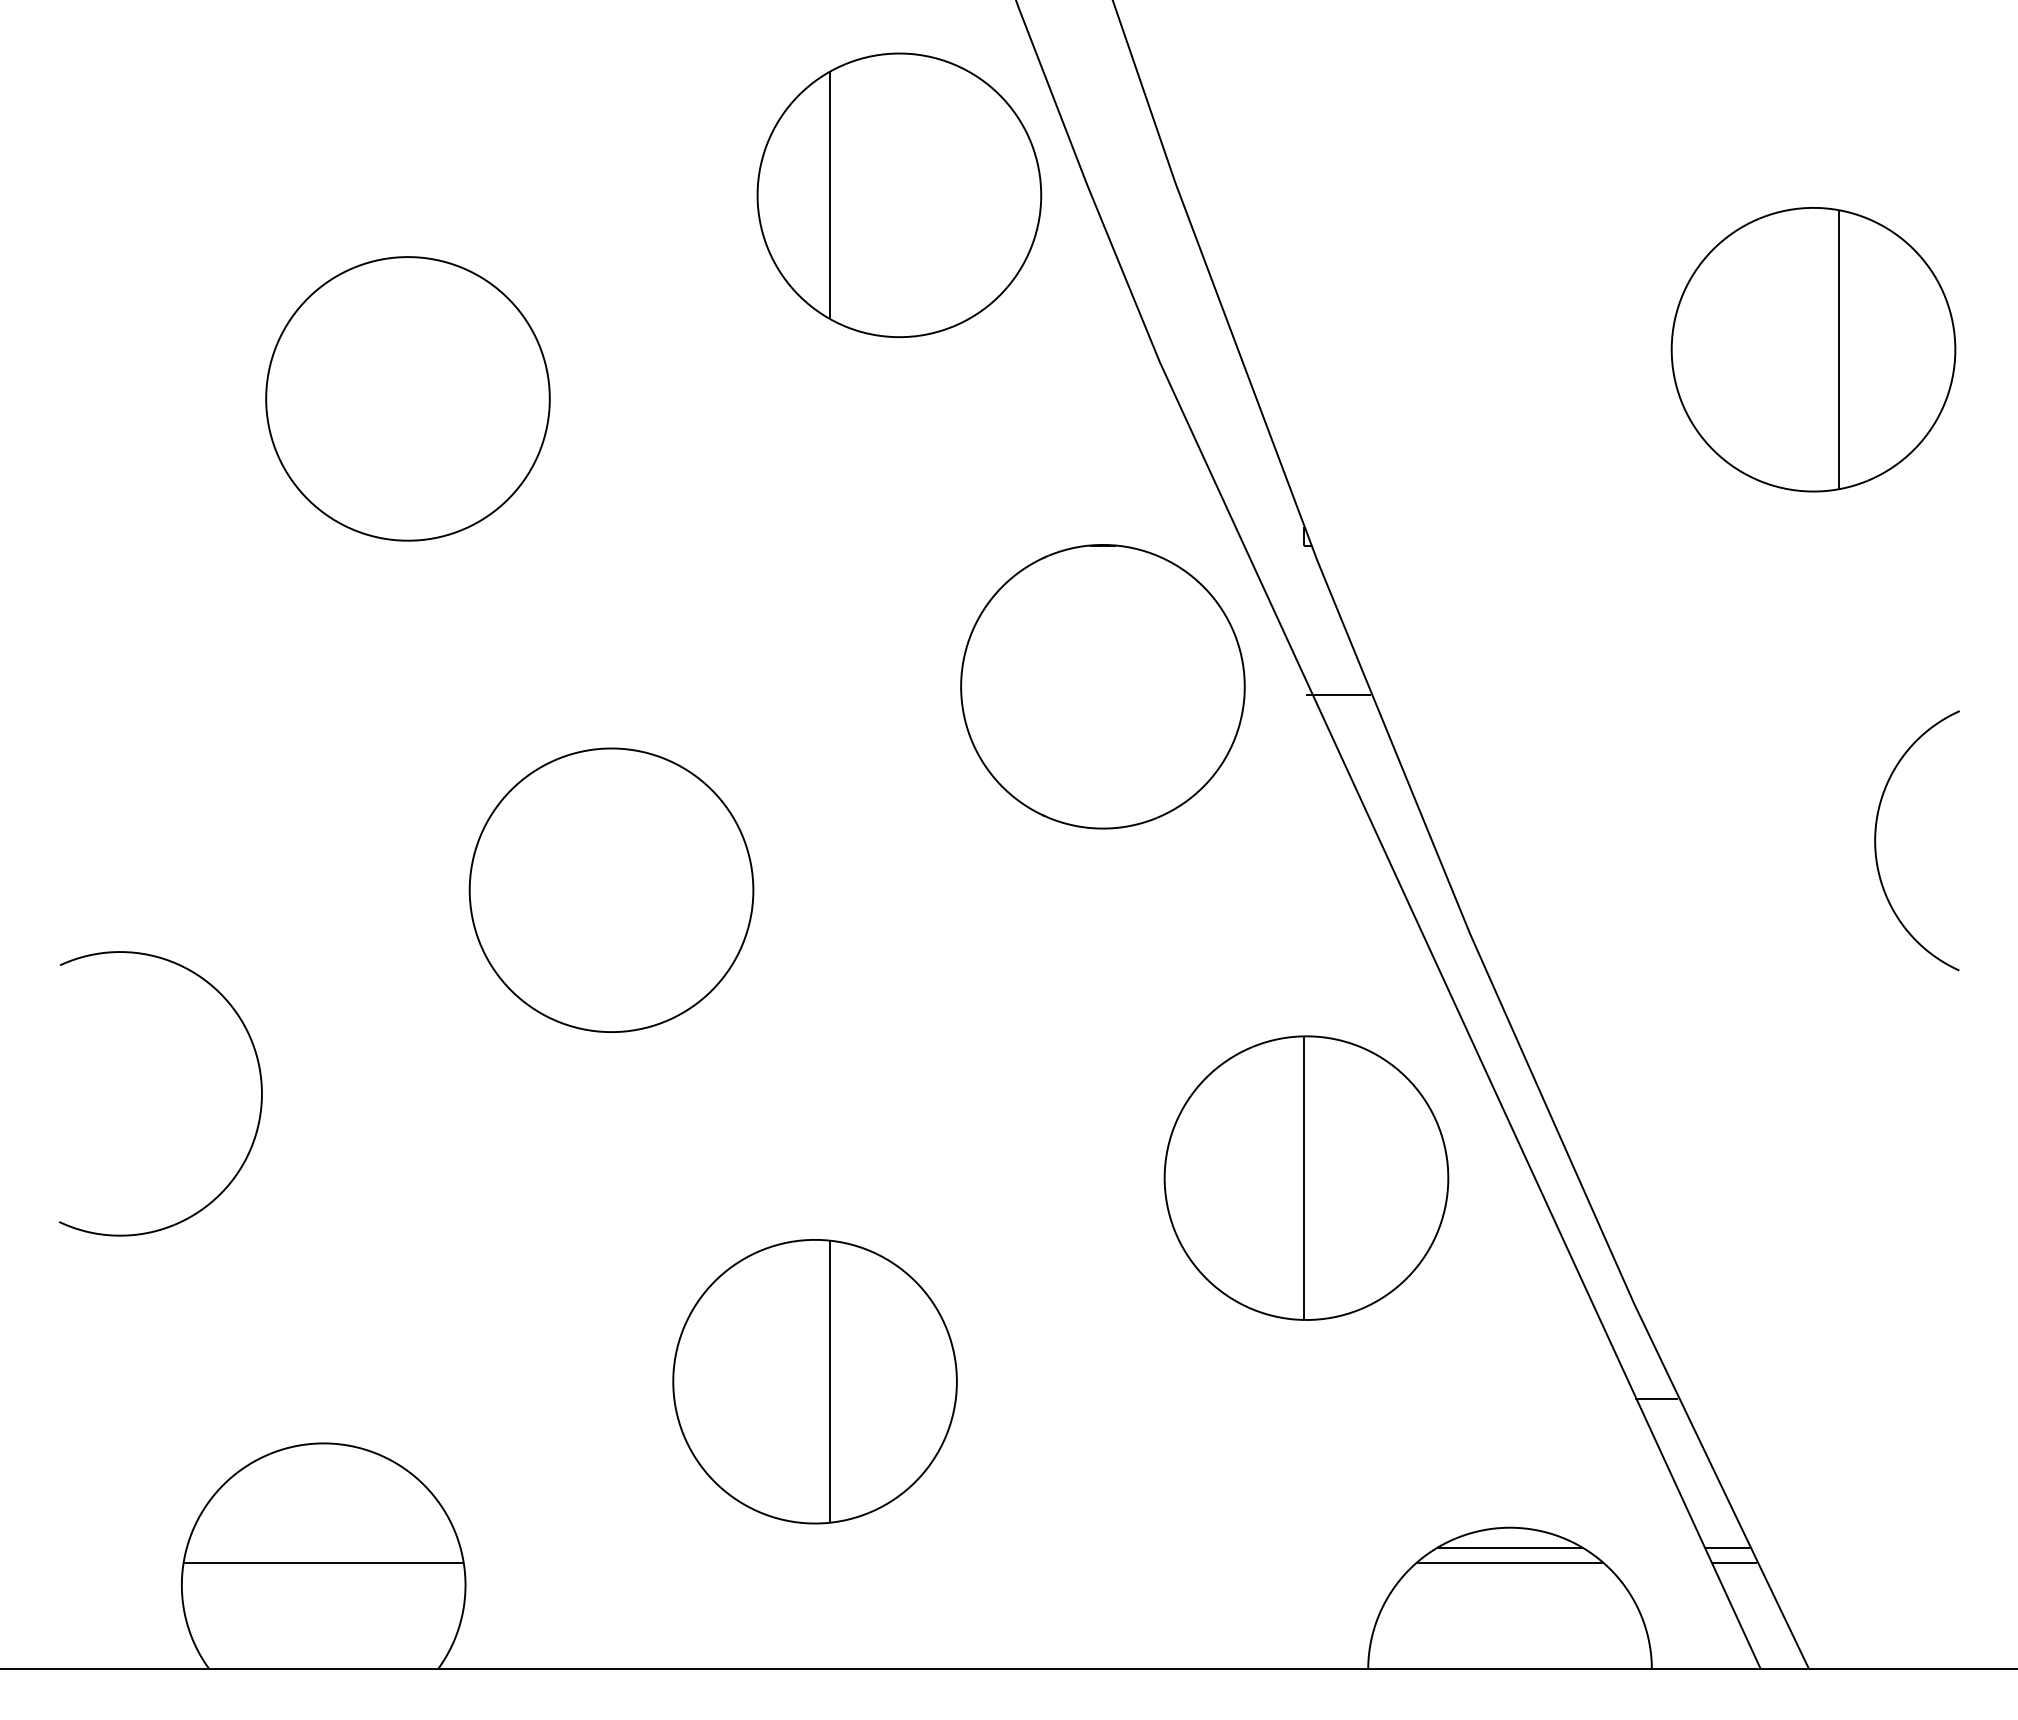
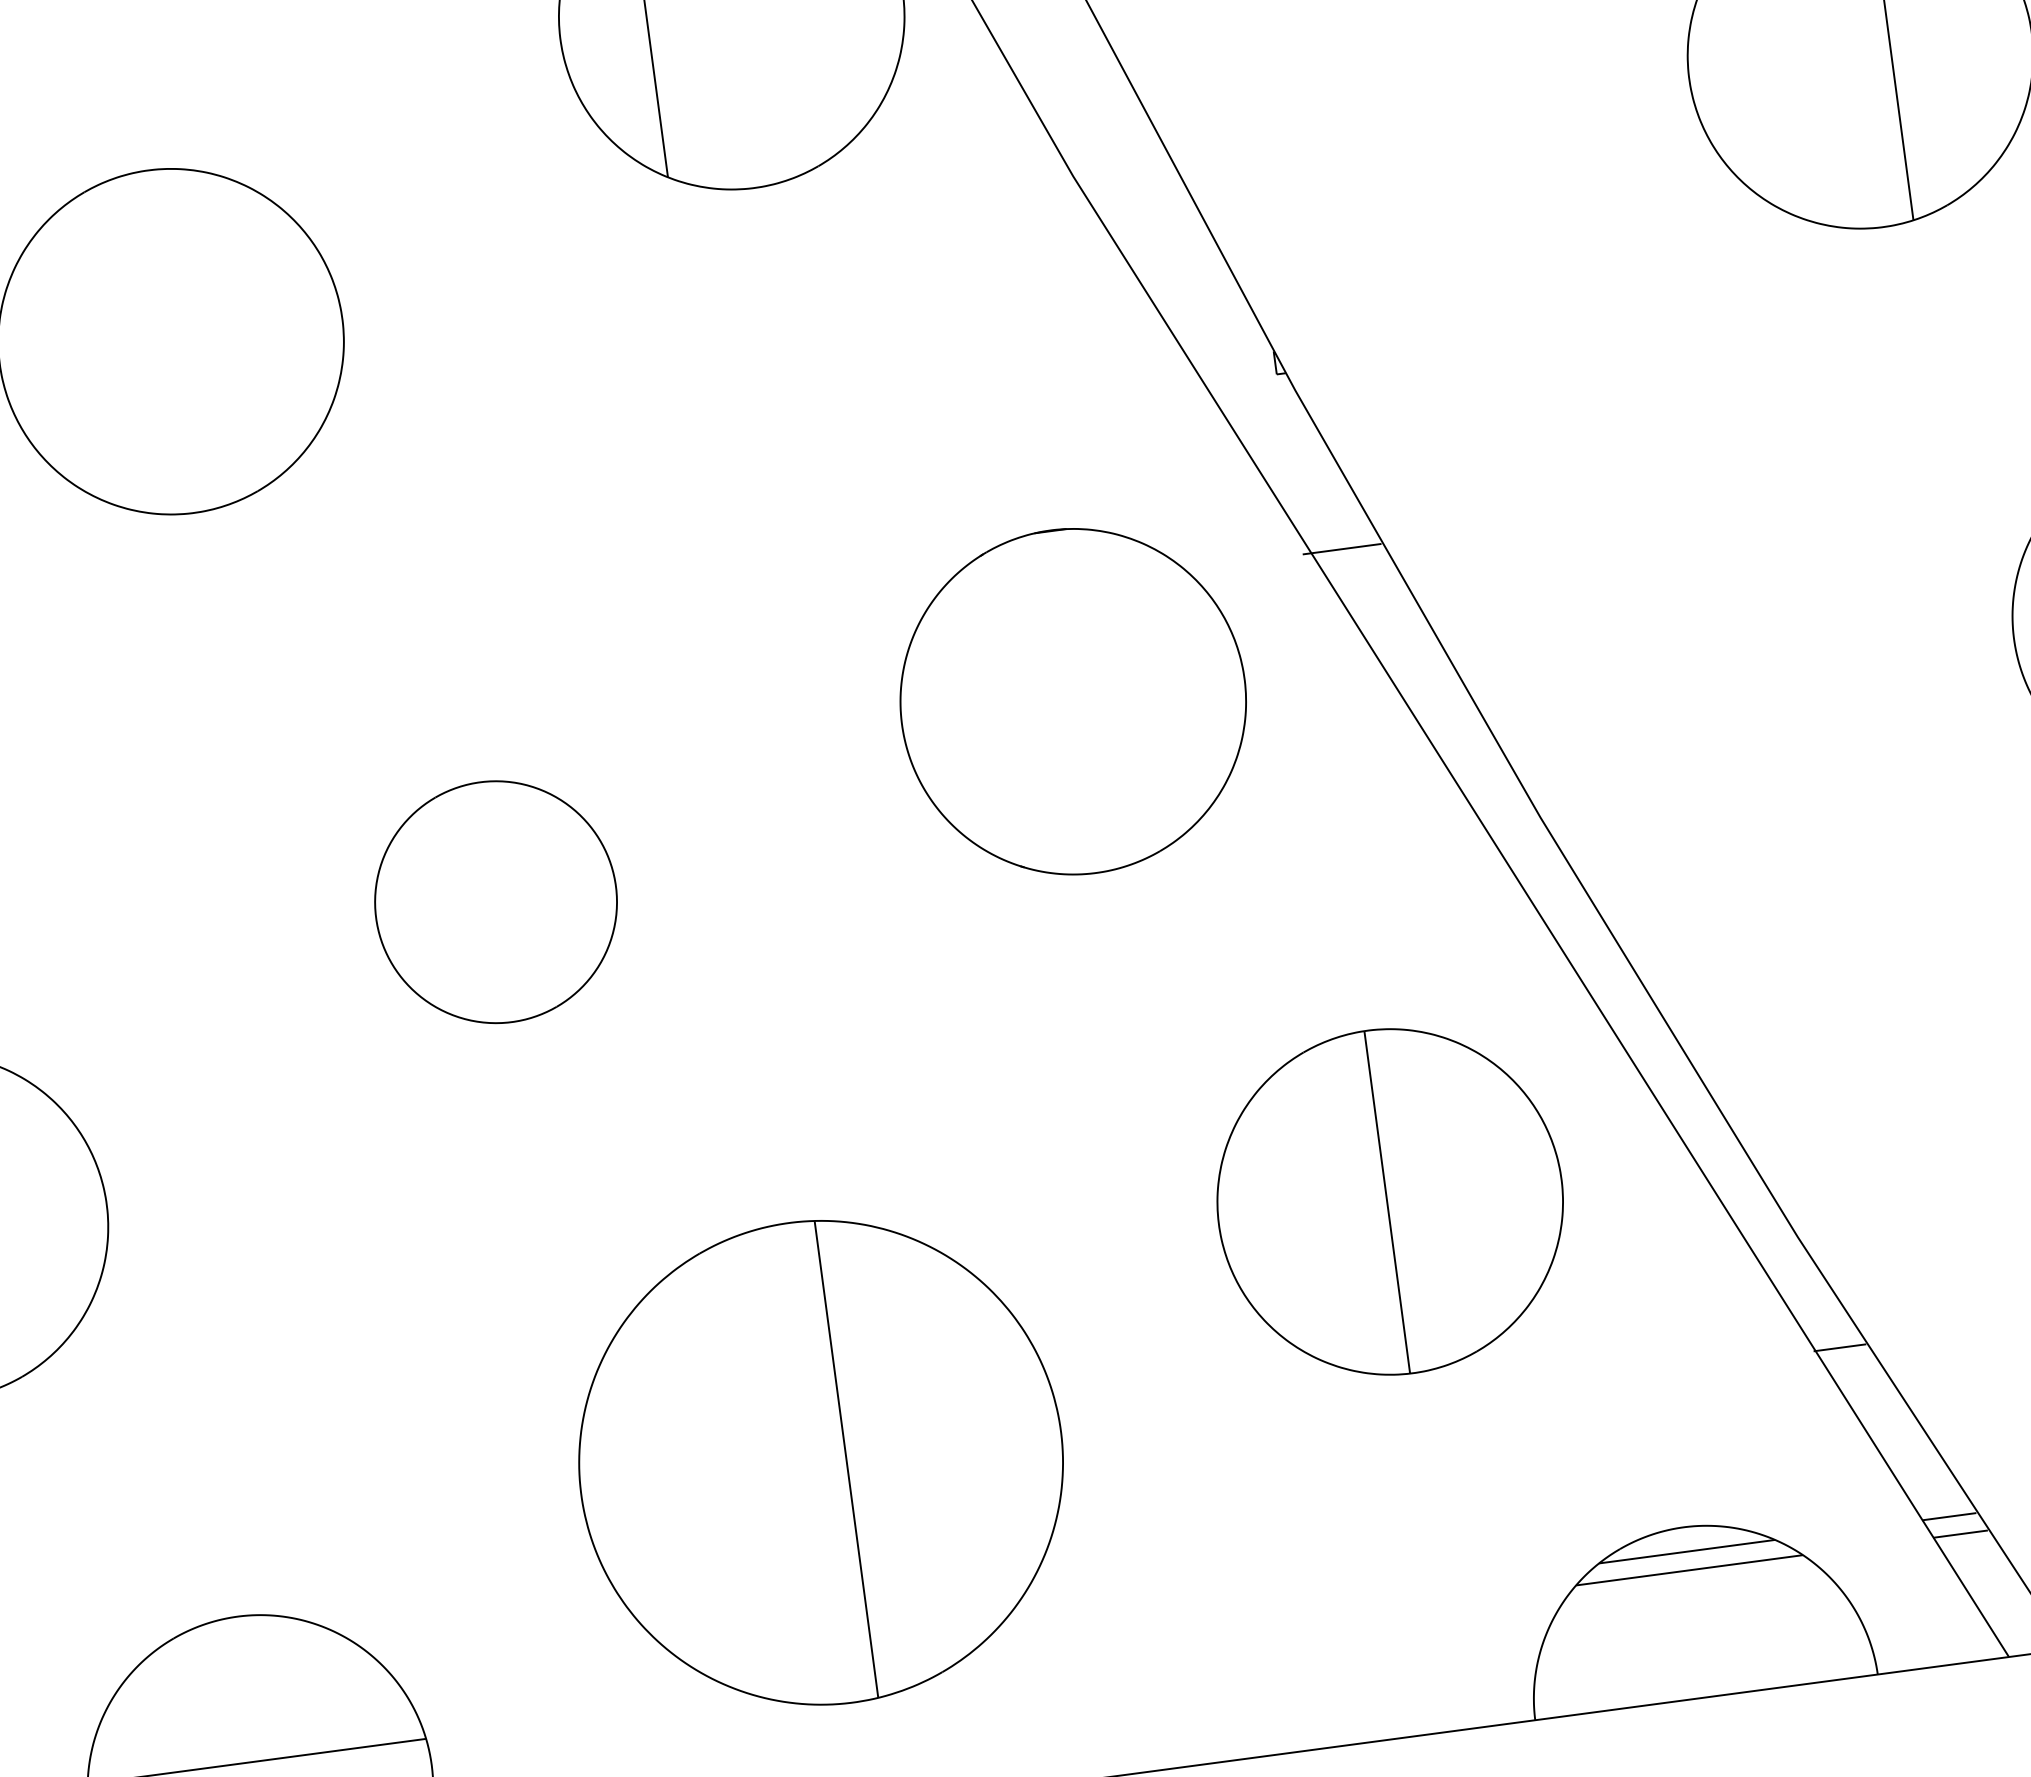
part: (1102, 686) -> (1072, 701), moved
part: (611, 889) -> (495, 901), size x0.7
part: (1306, 1177) -> (1390, 1201), moved
part: (814, 1381) -> (820, 1462), size x1.4

